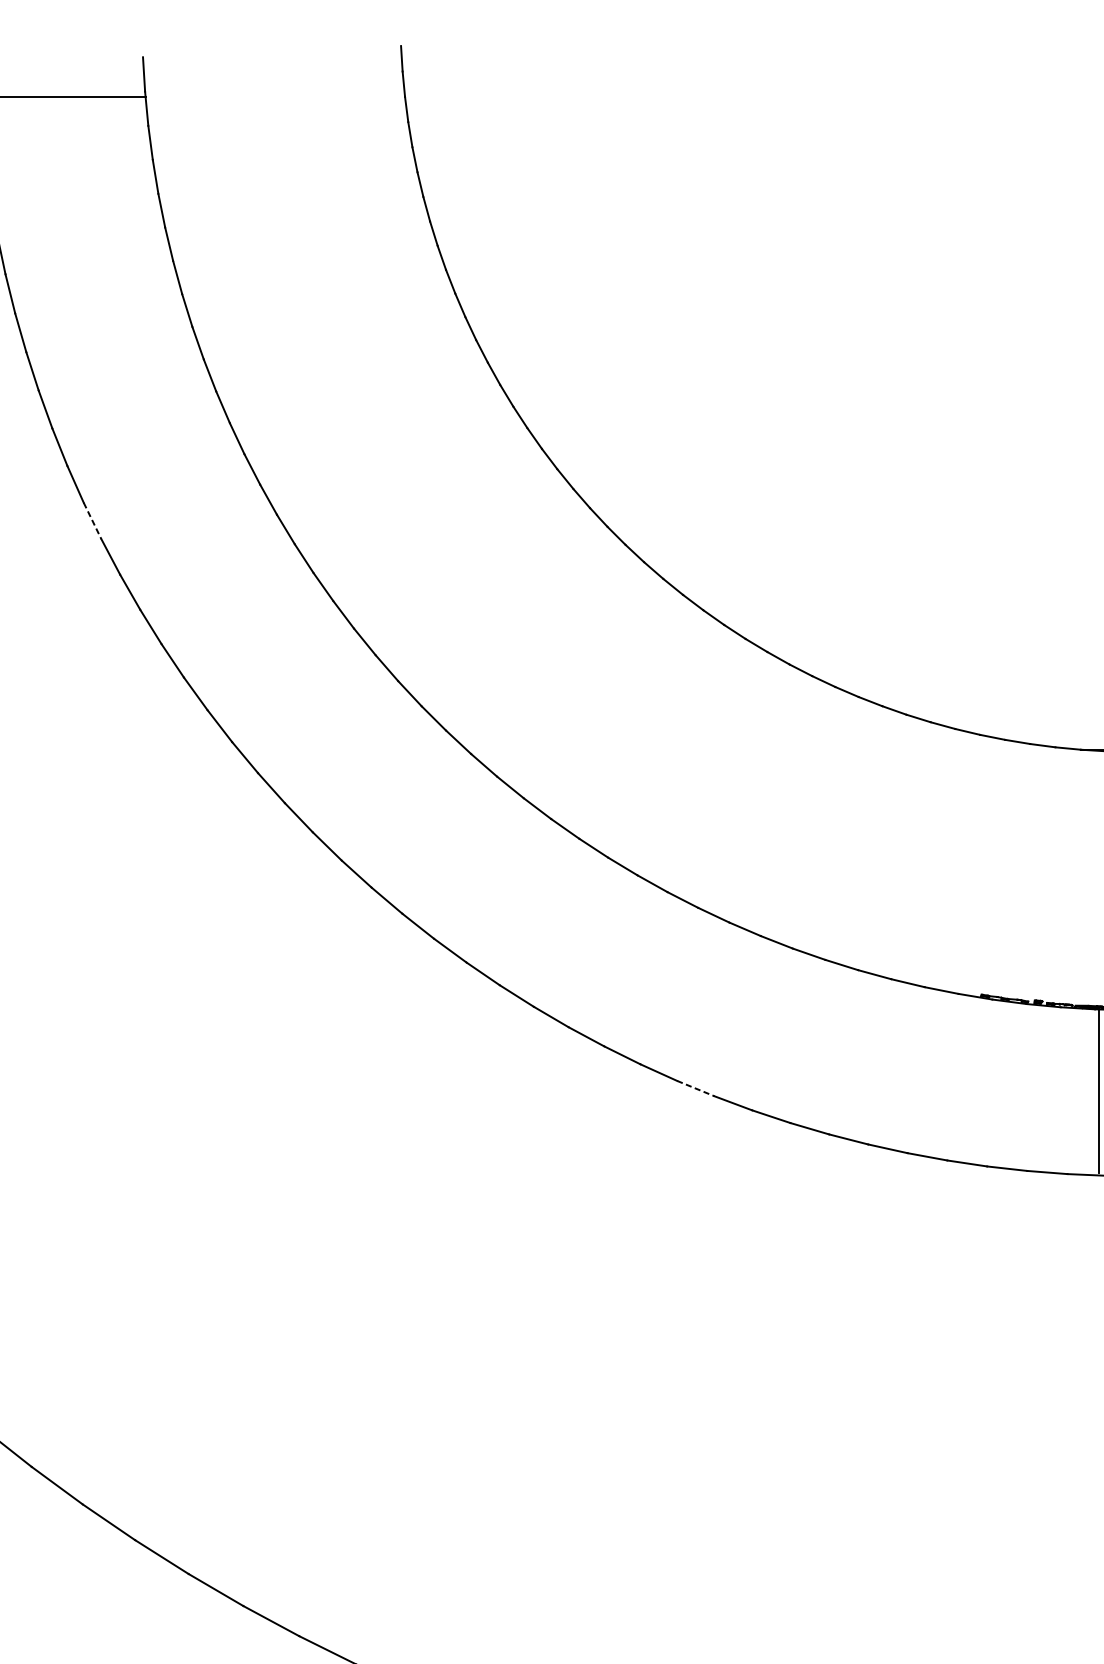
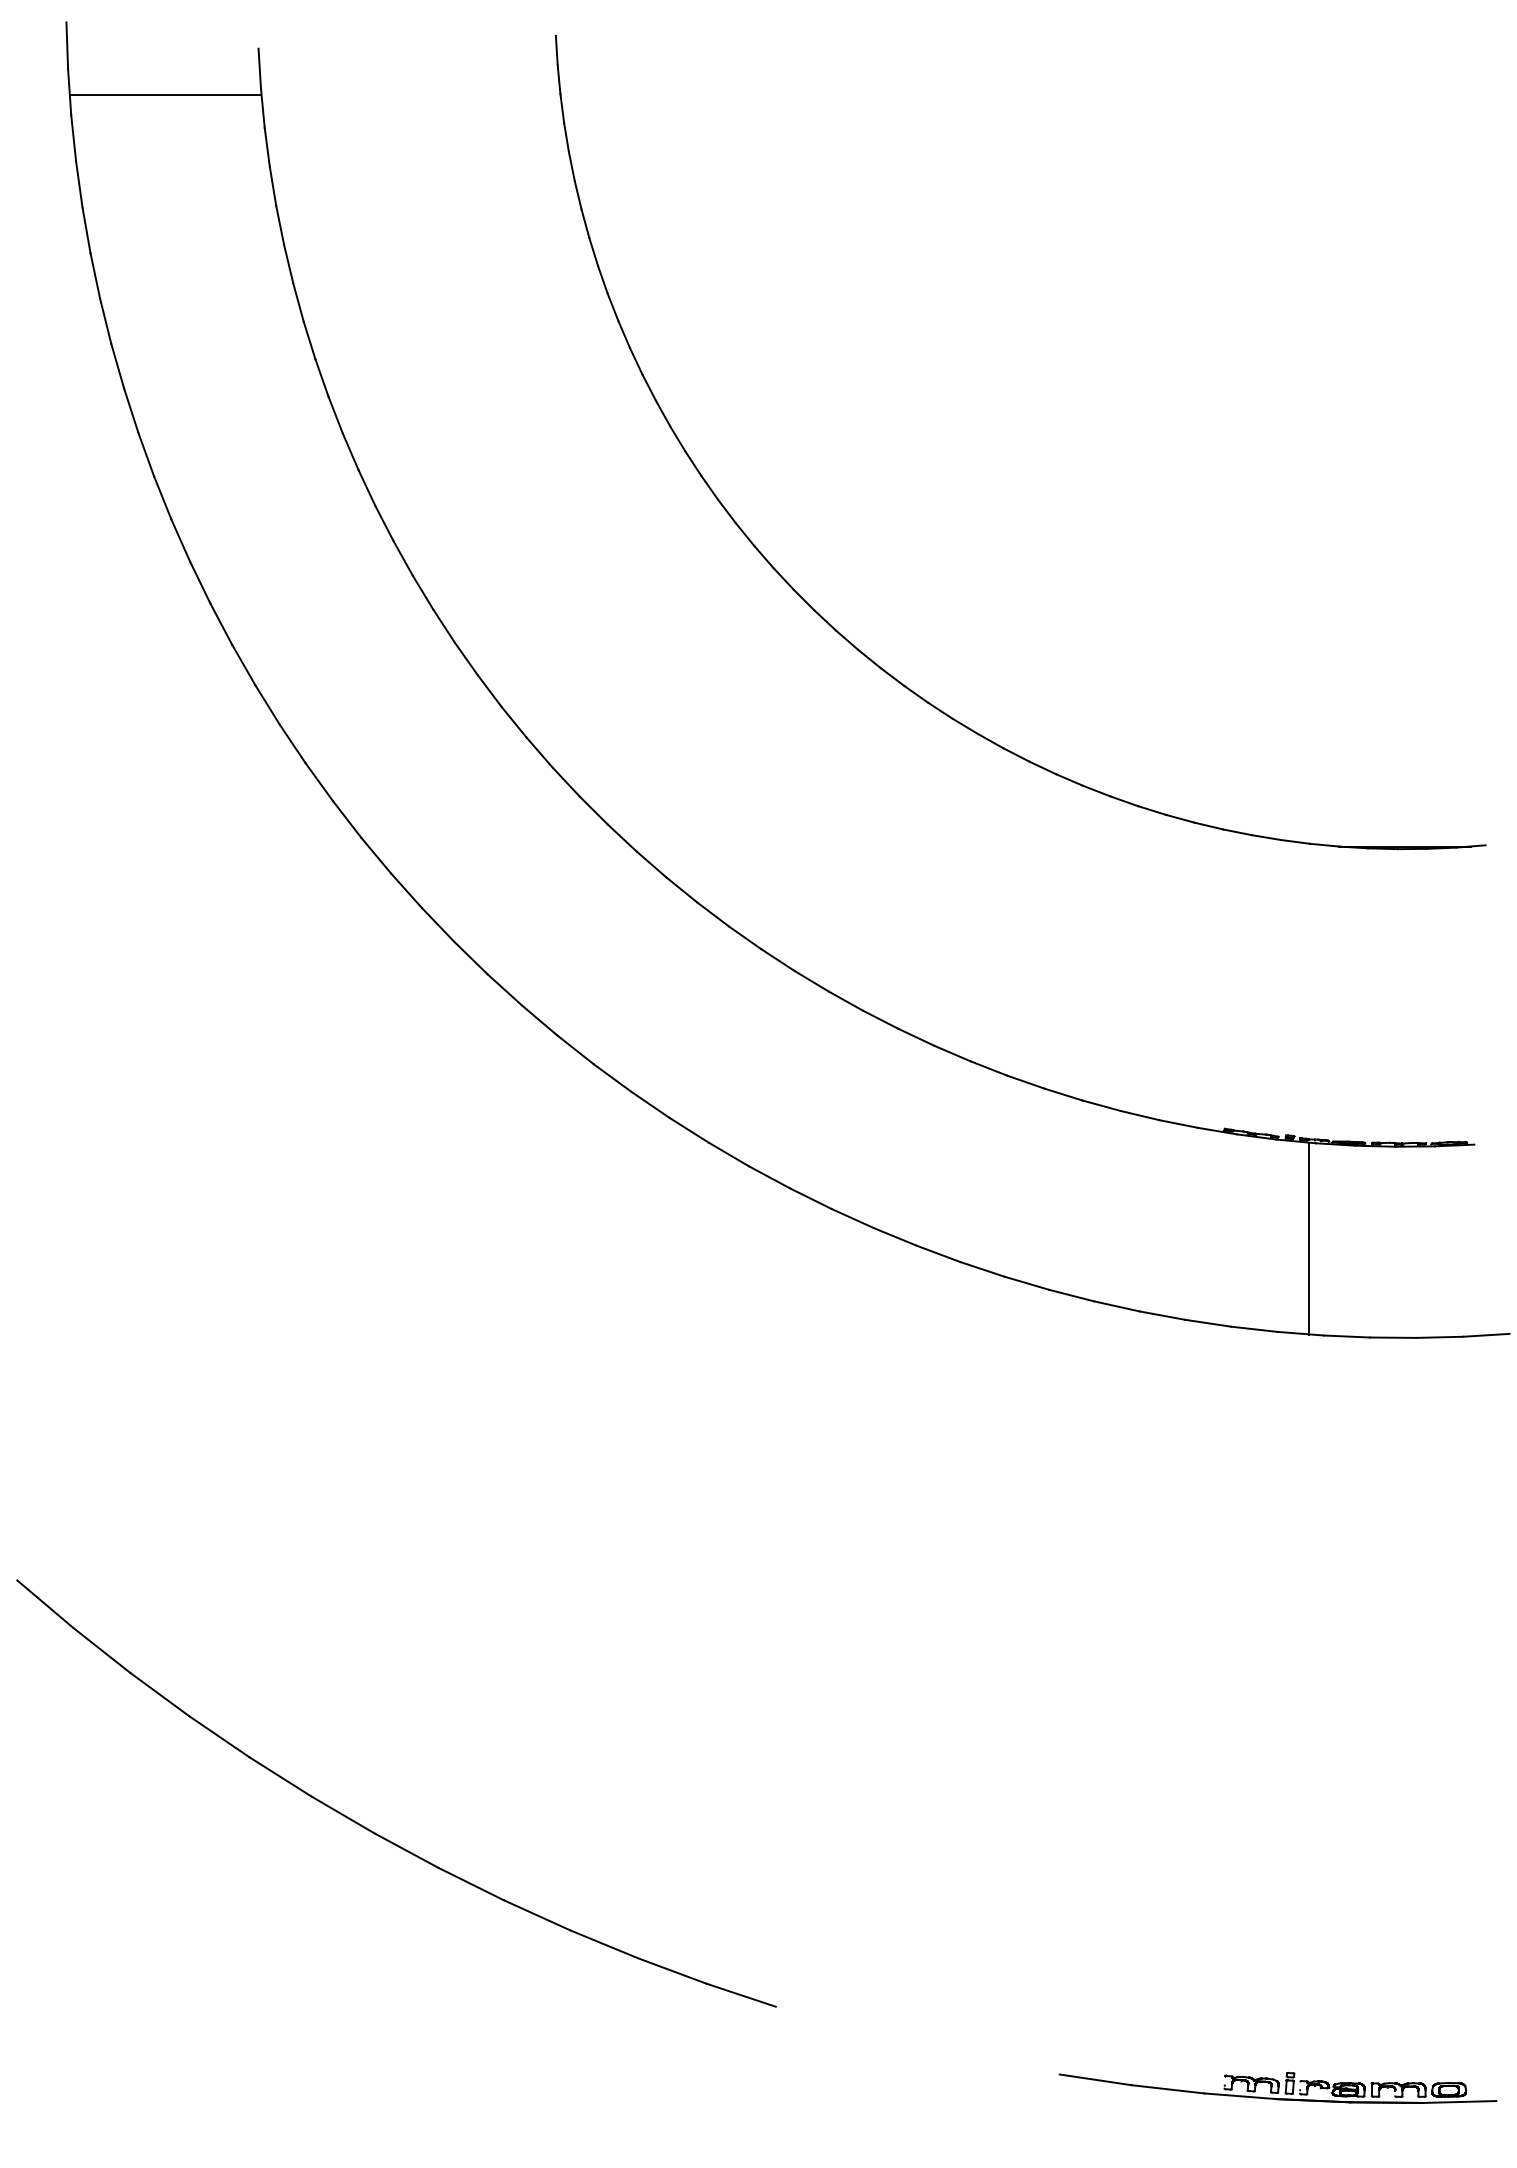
line: (92, 521) -> (200, 583), dashed -> solid
line: (695, 1089) -> (895, 1237), dashed -> solid
line: (1099, 1089) -> (1309, 1238), moved

